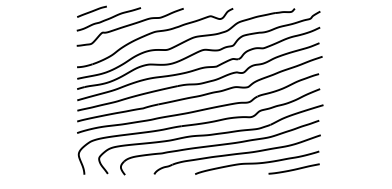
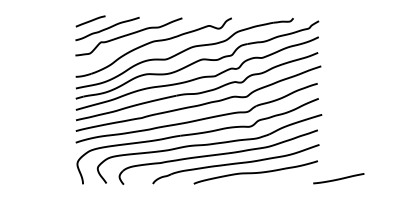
line: (293, 168) -> (338, 178), moved

